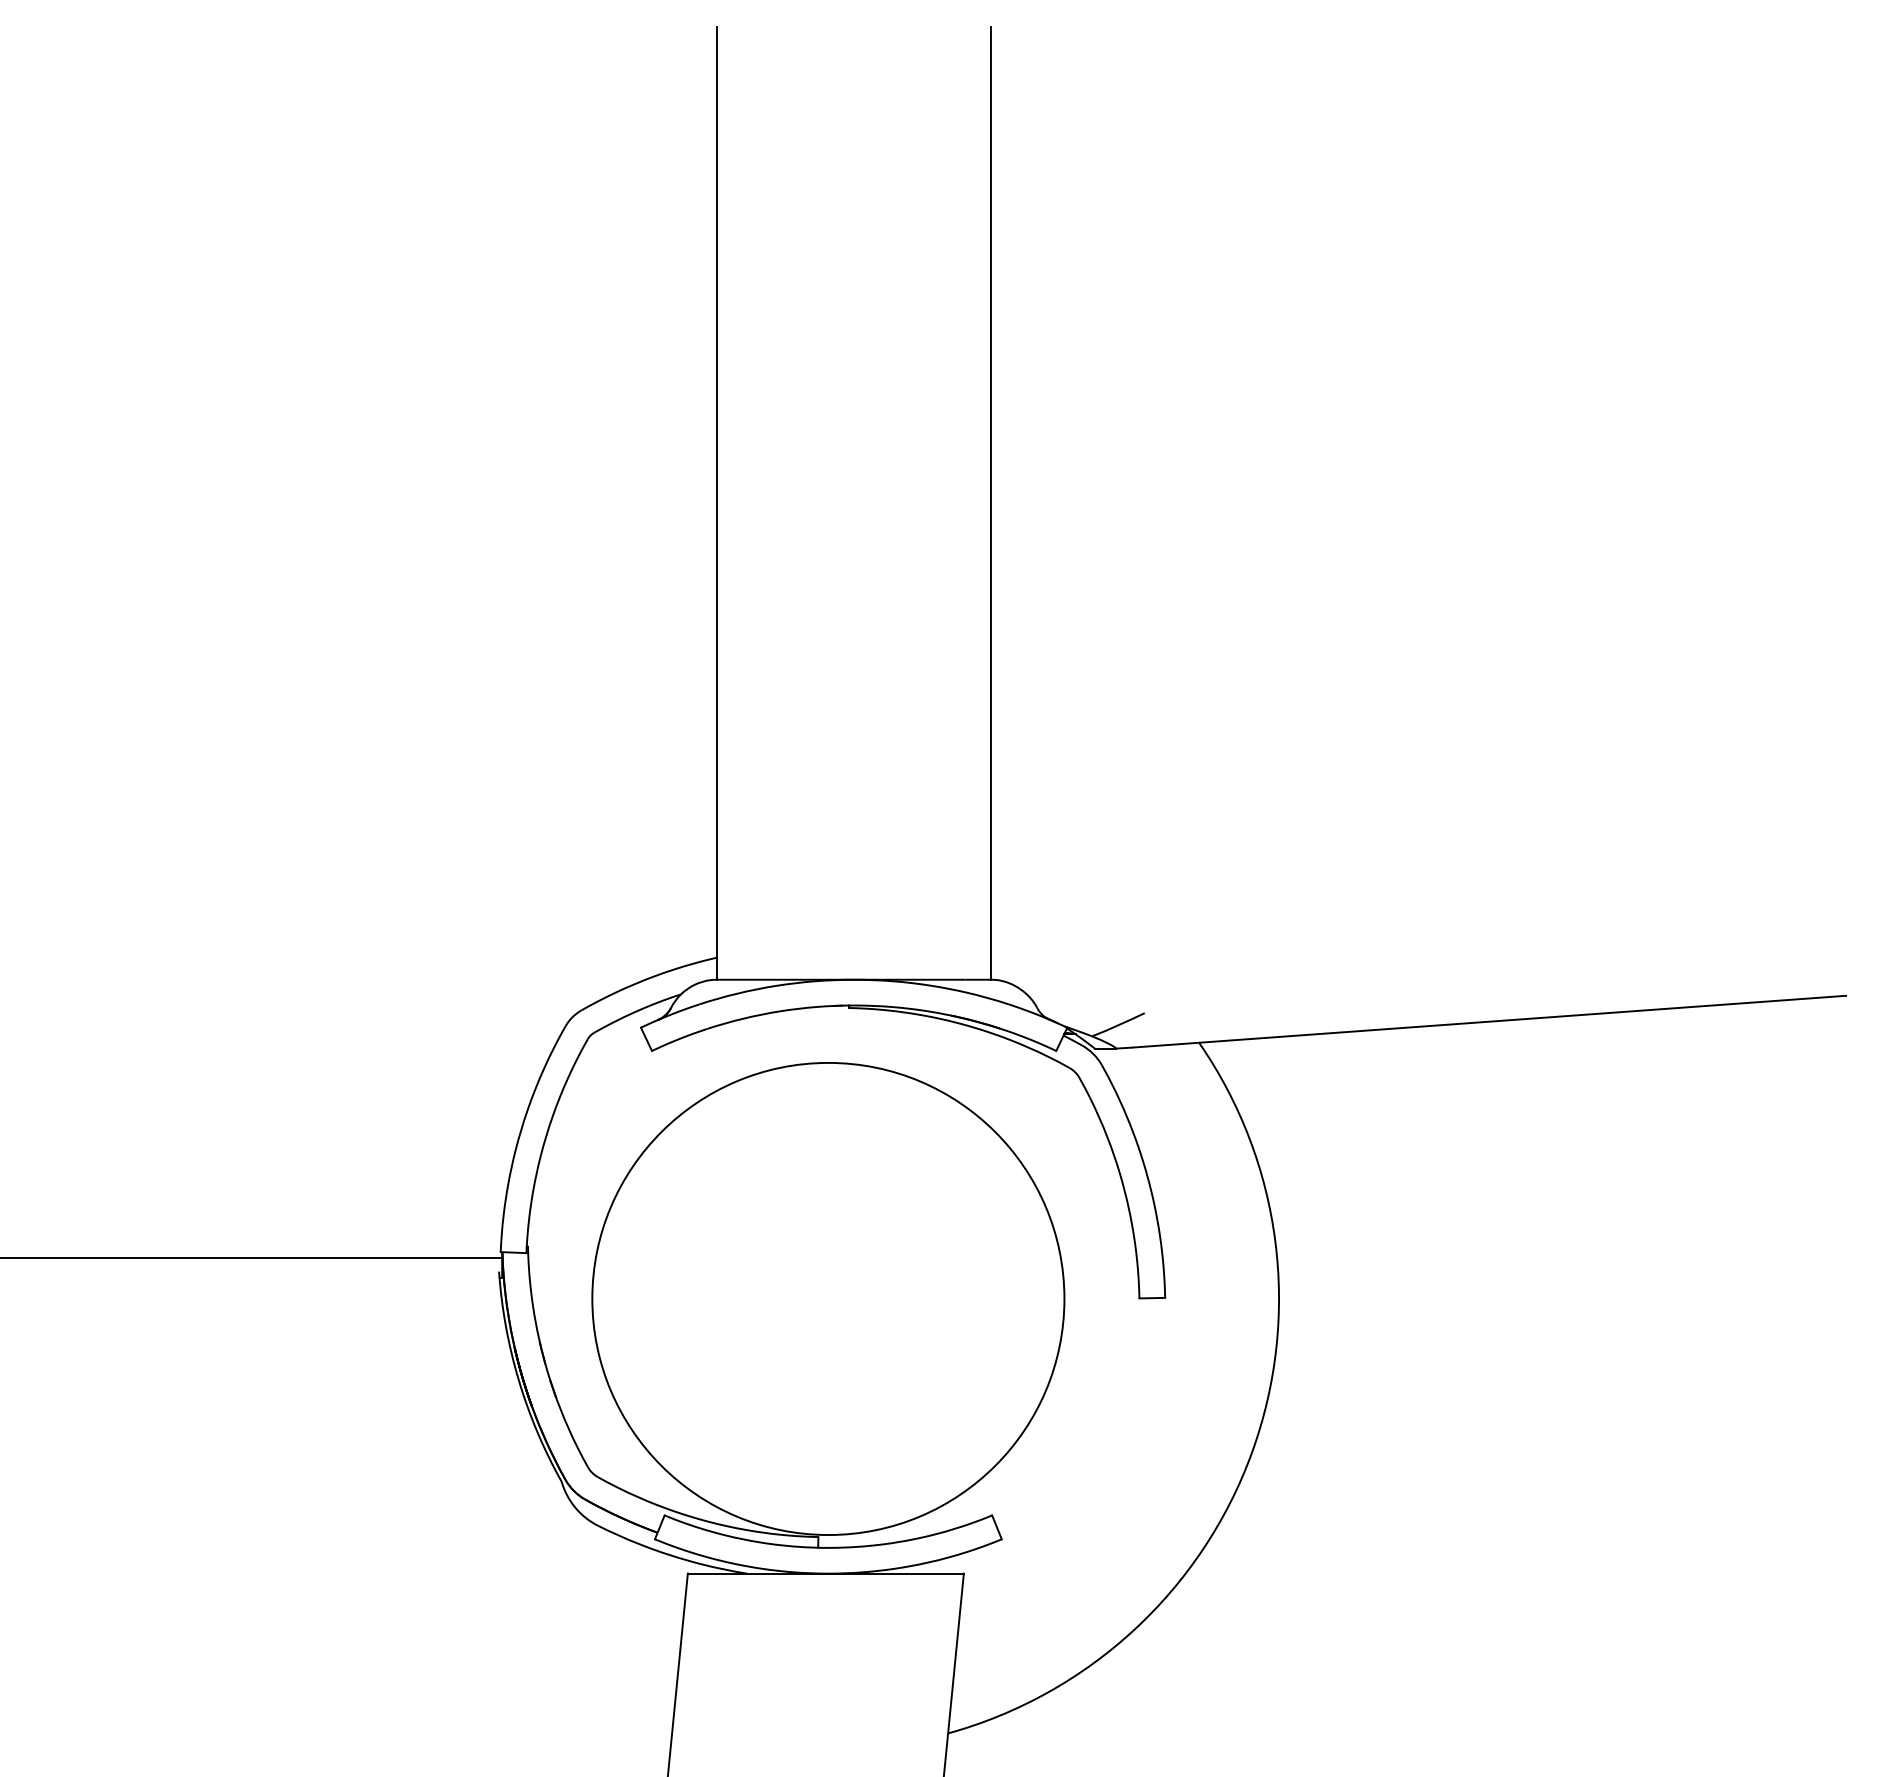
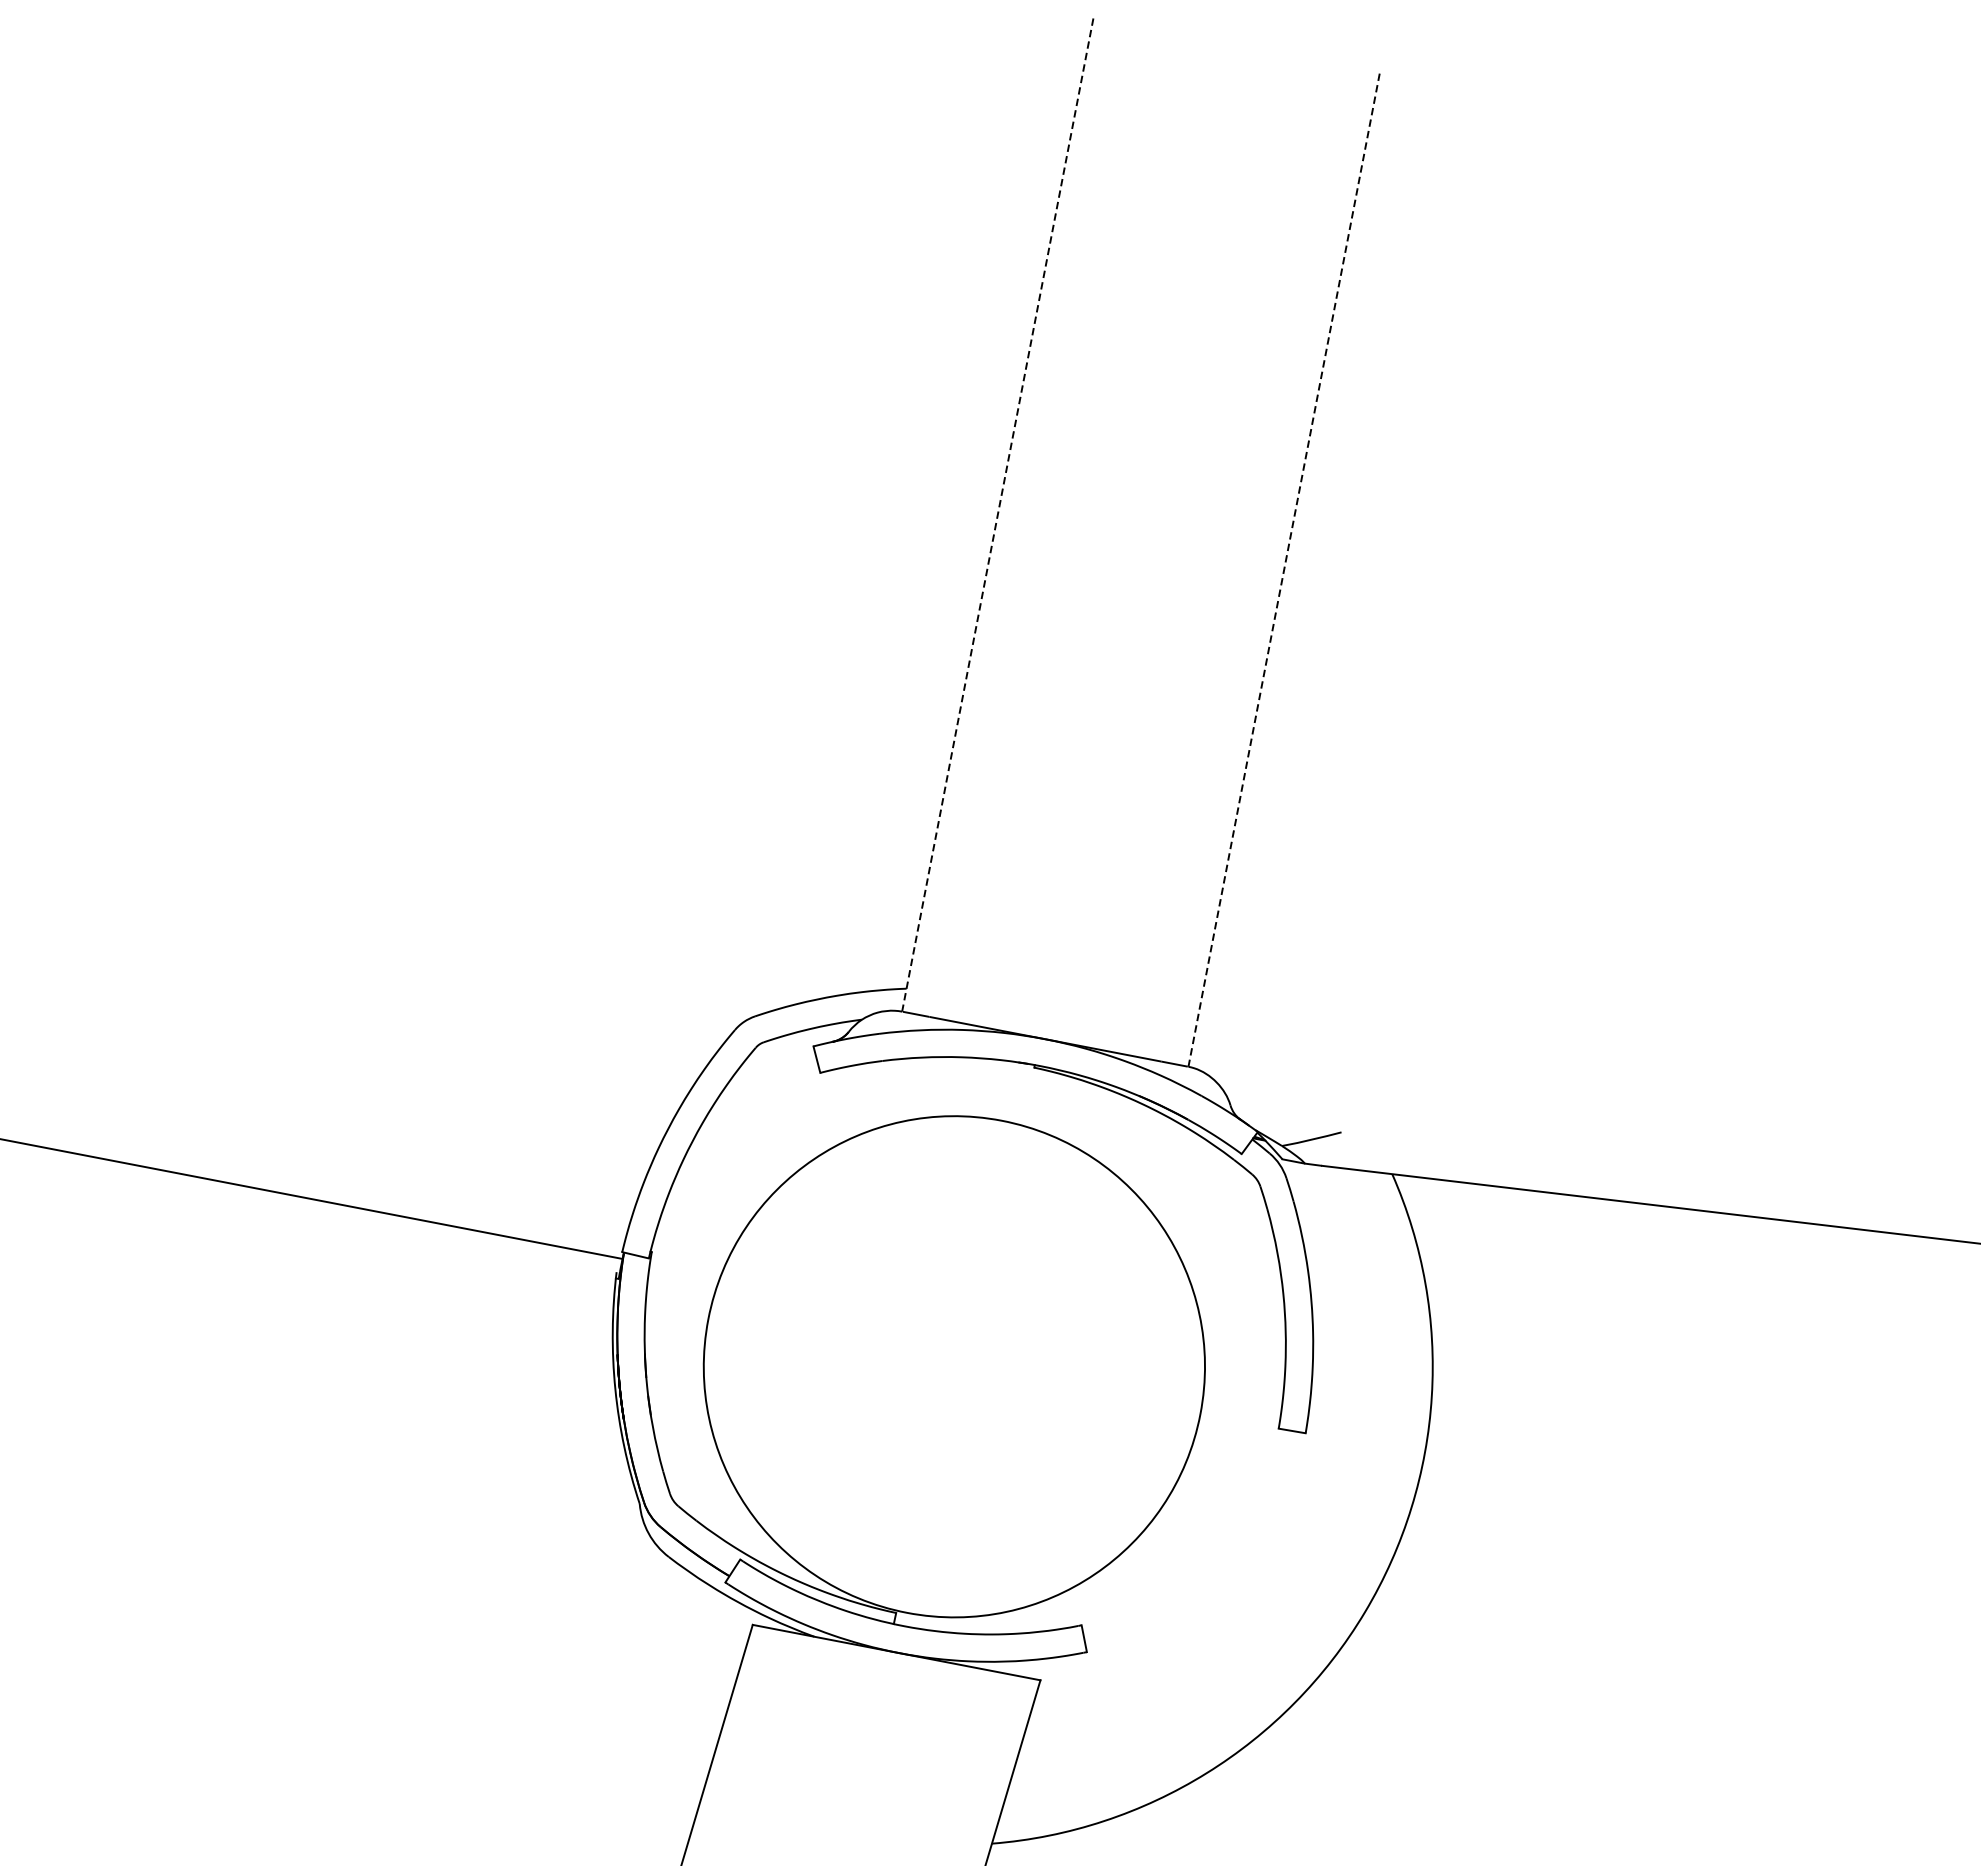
line: (716, 503) -> (997, 515), solid -> dashed
line: (991, 503) -> (1284, 570), solid -> dashed

